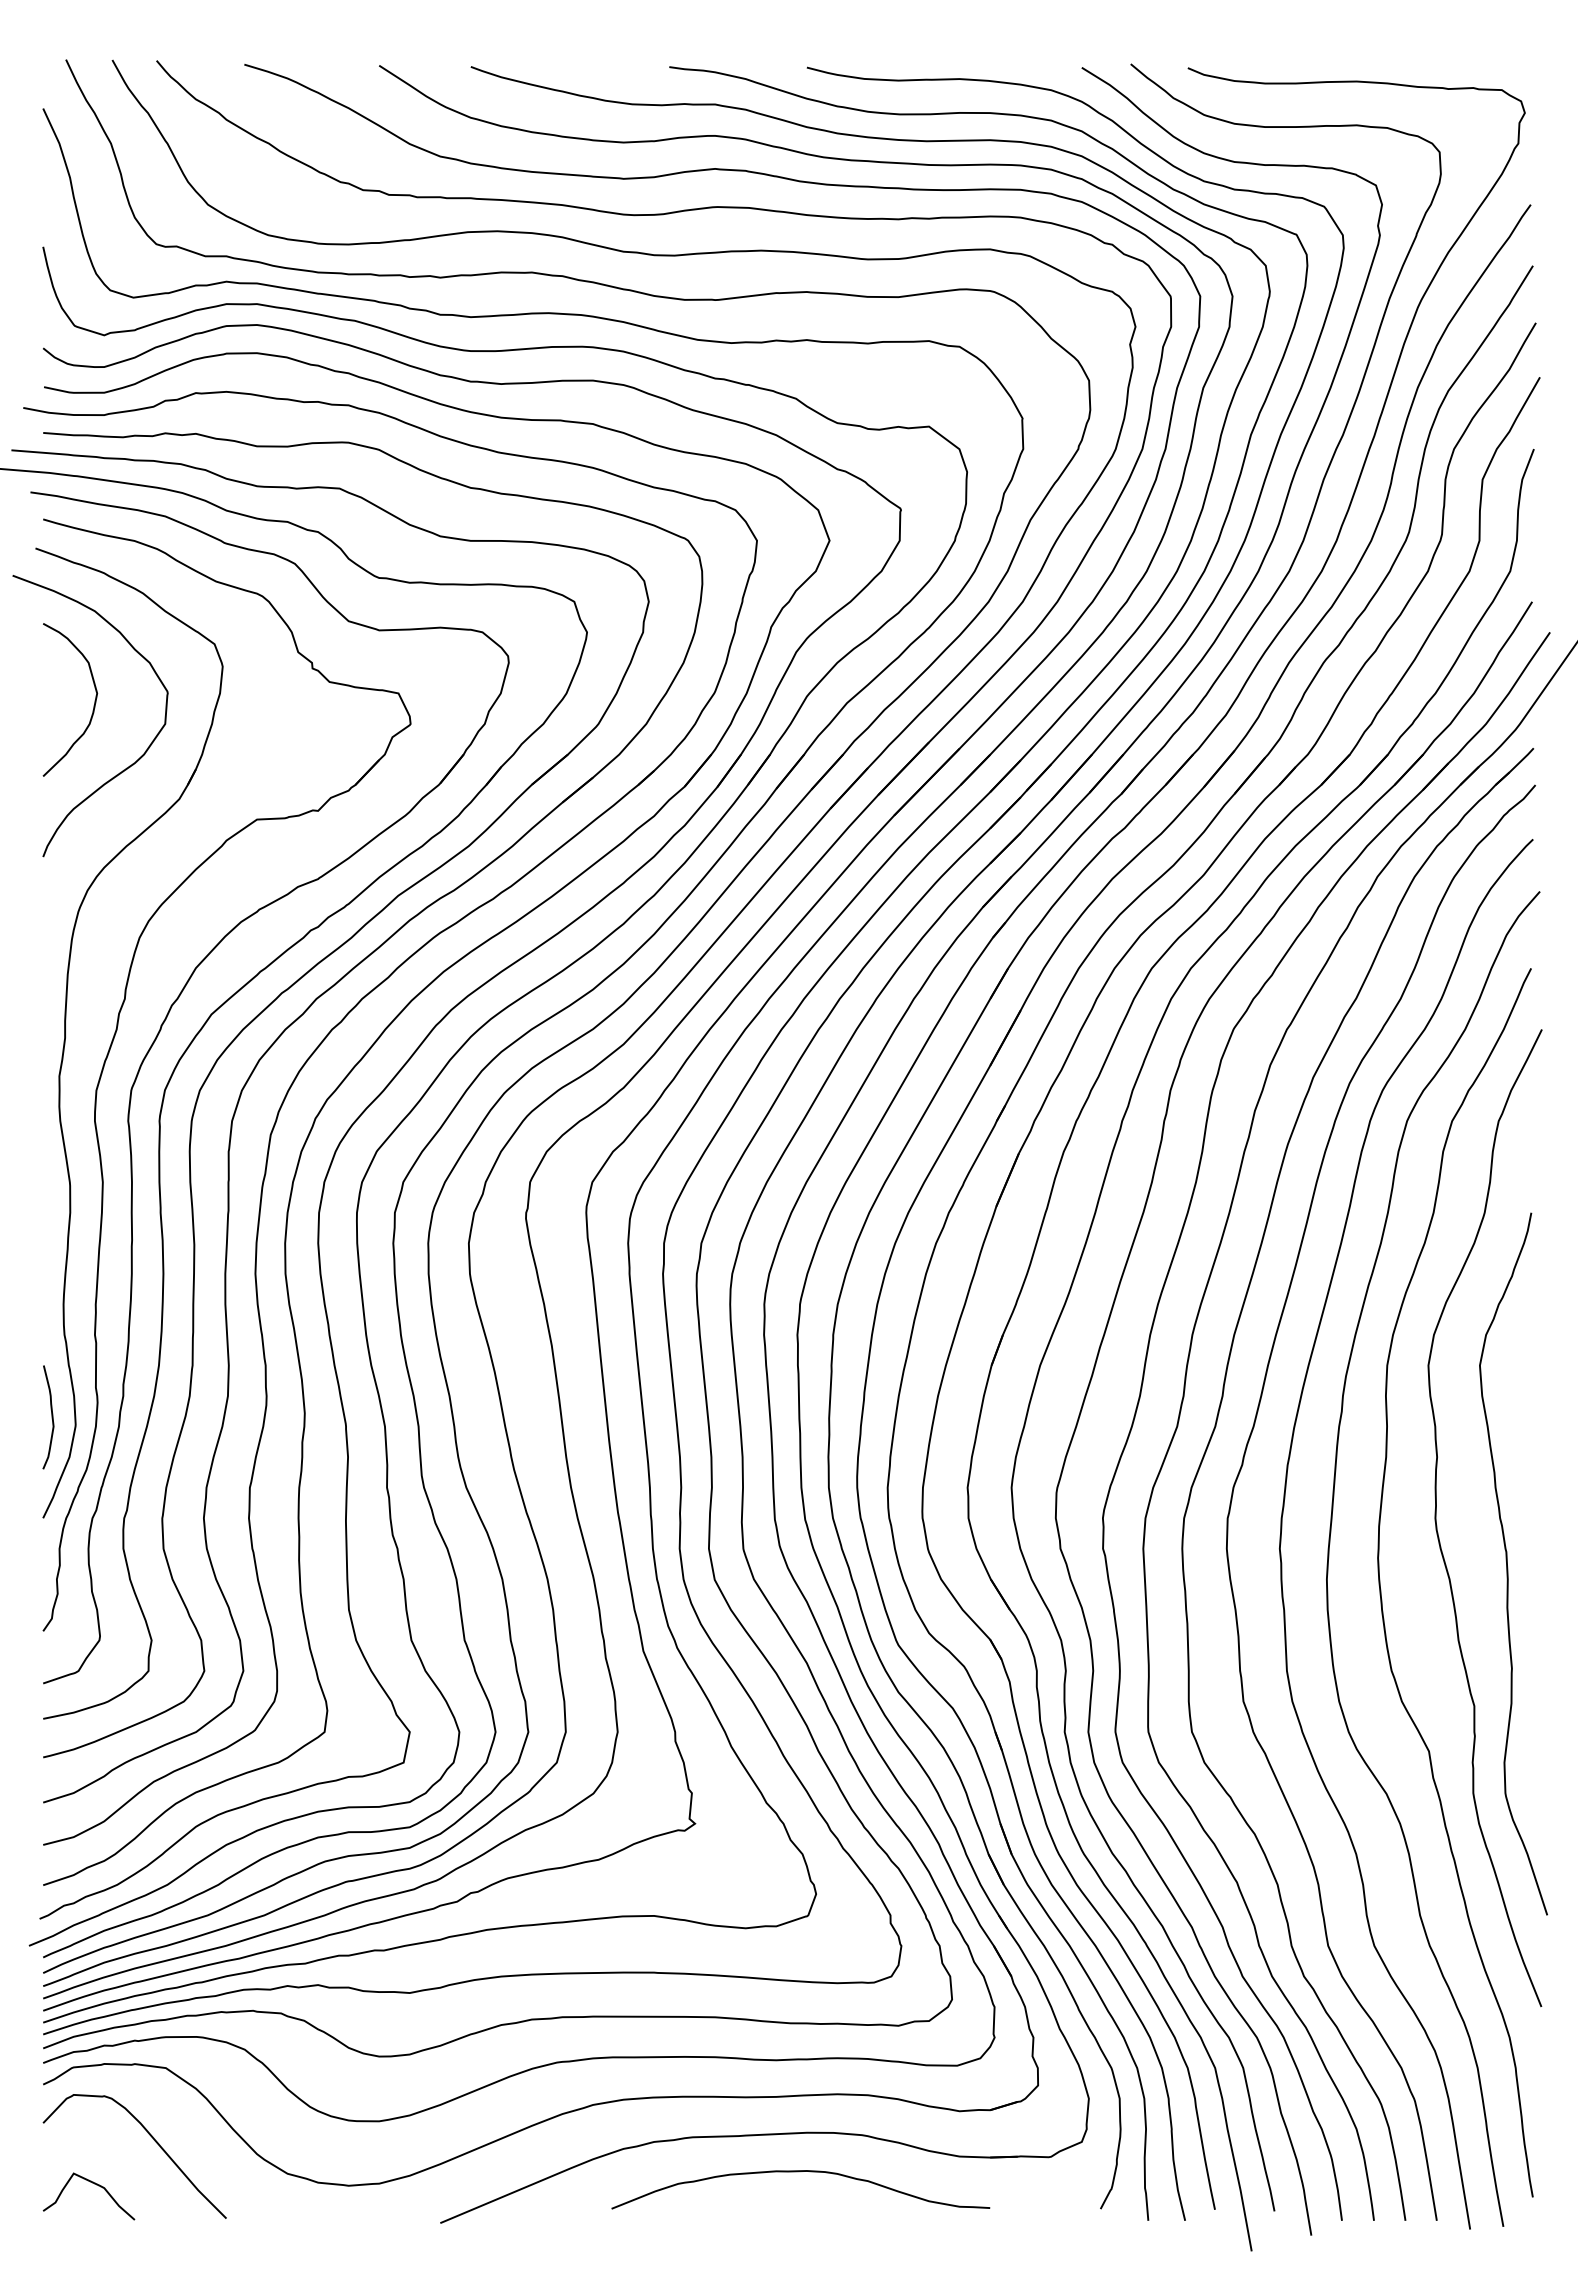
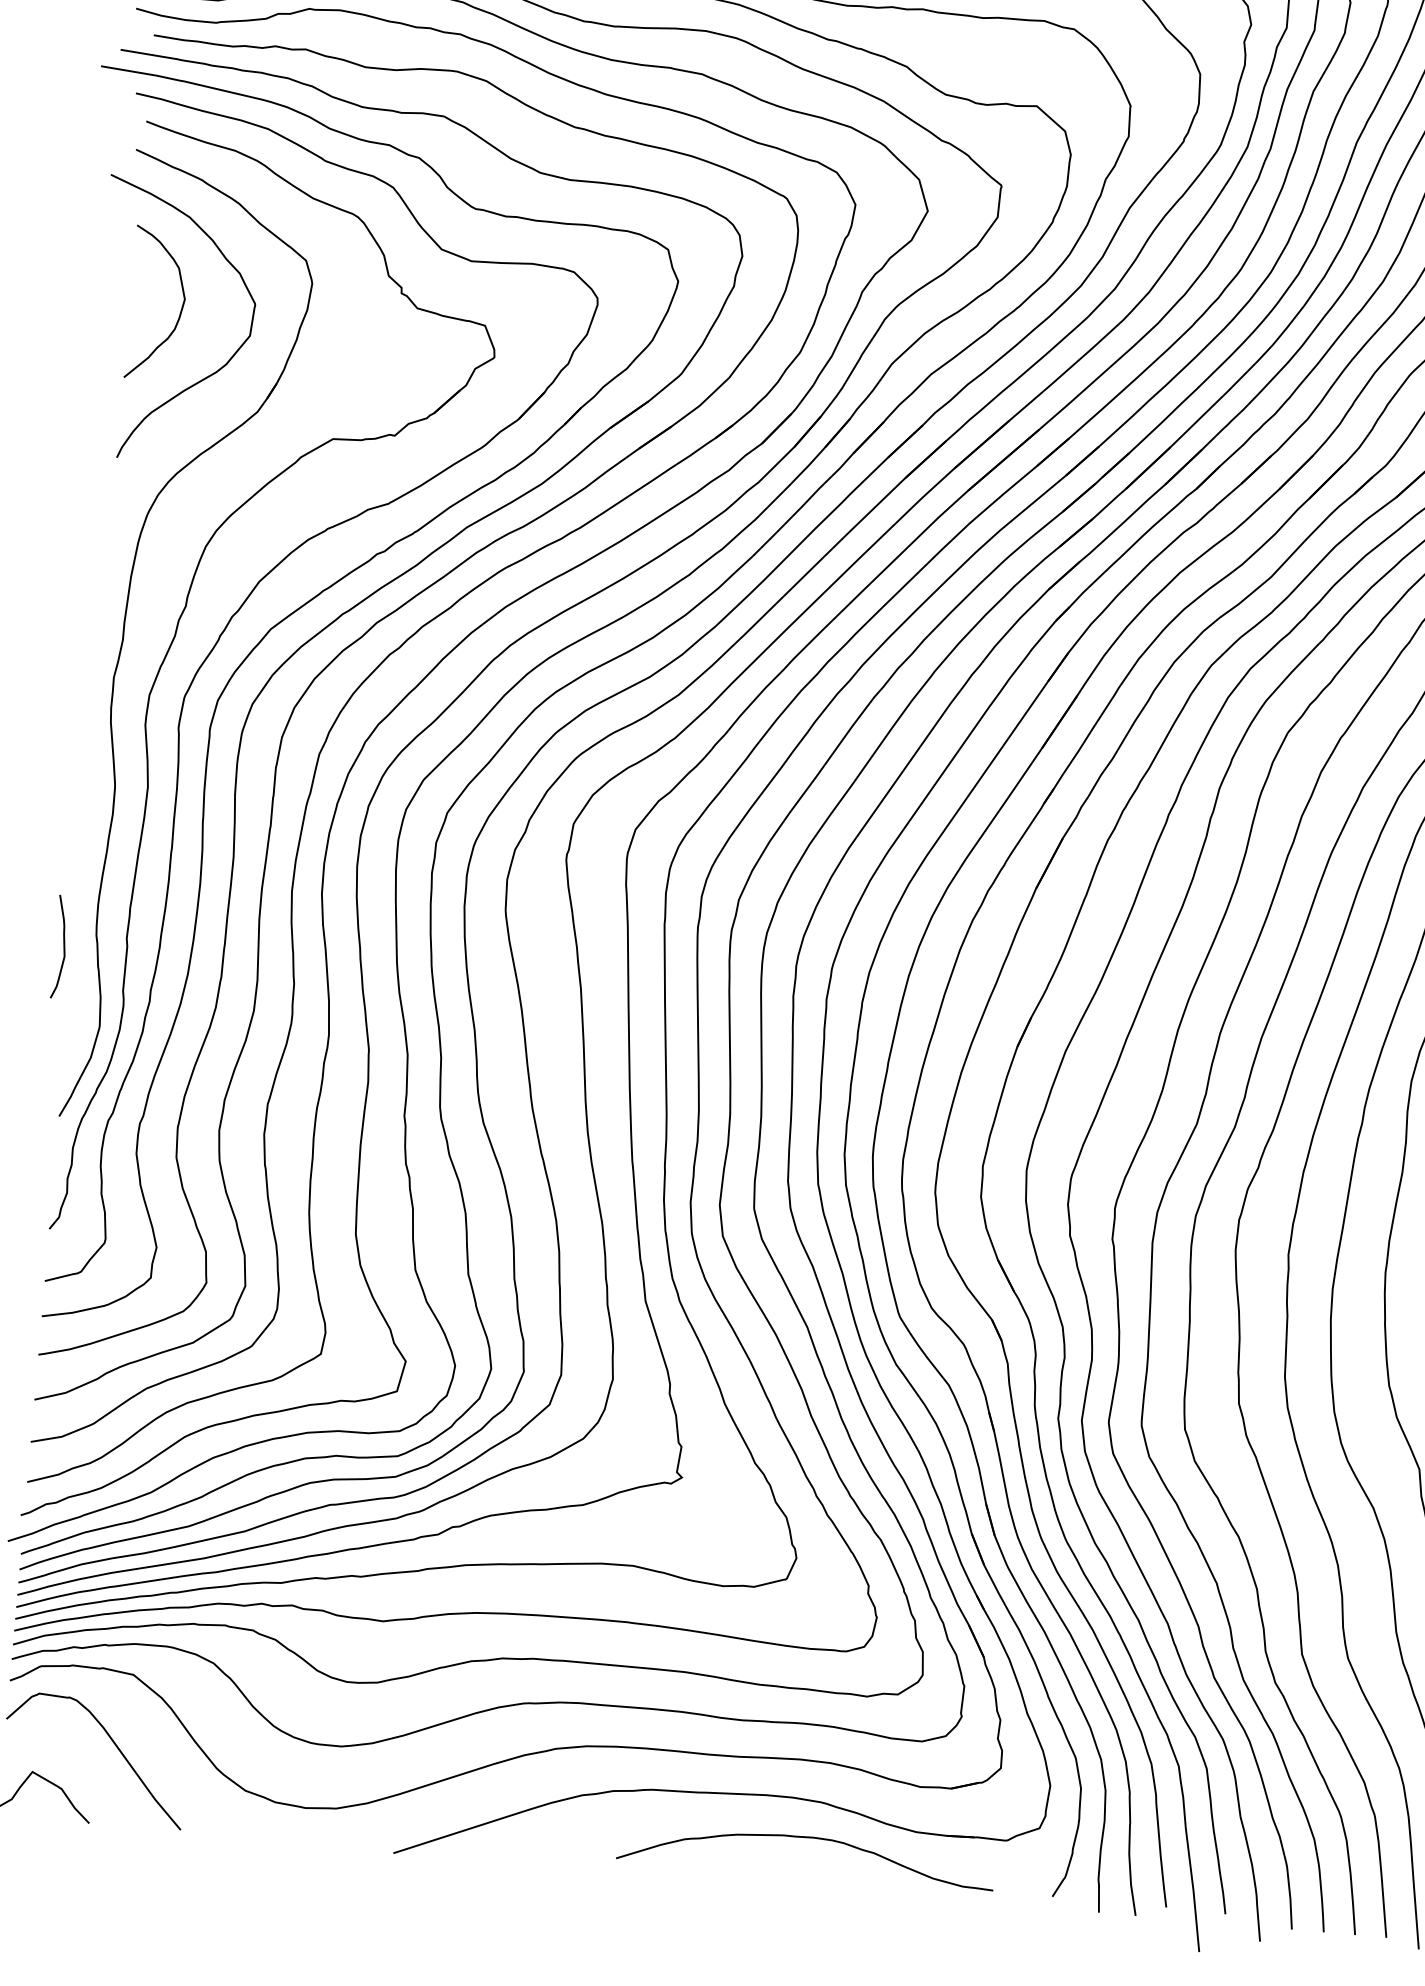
curve: (51, 1417) -> (63, 947), moved
curve: (800, 2172) -> (807, 1838), moved

